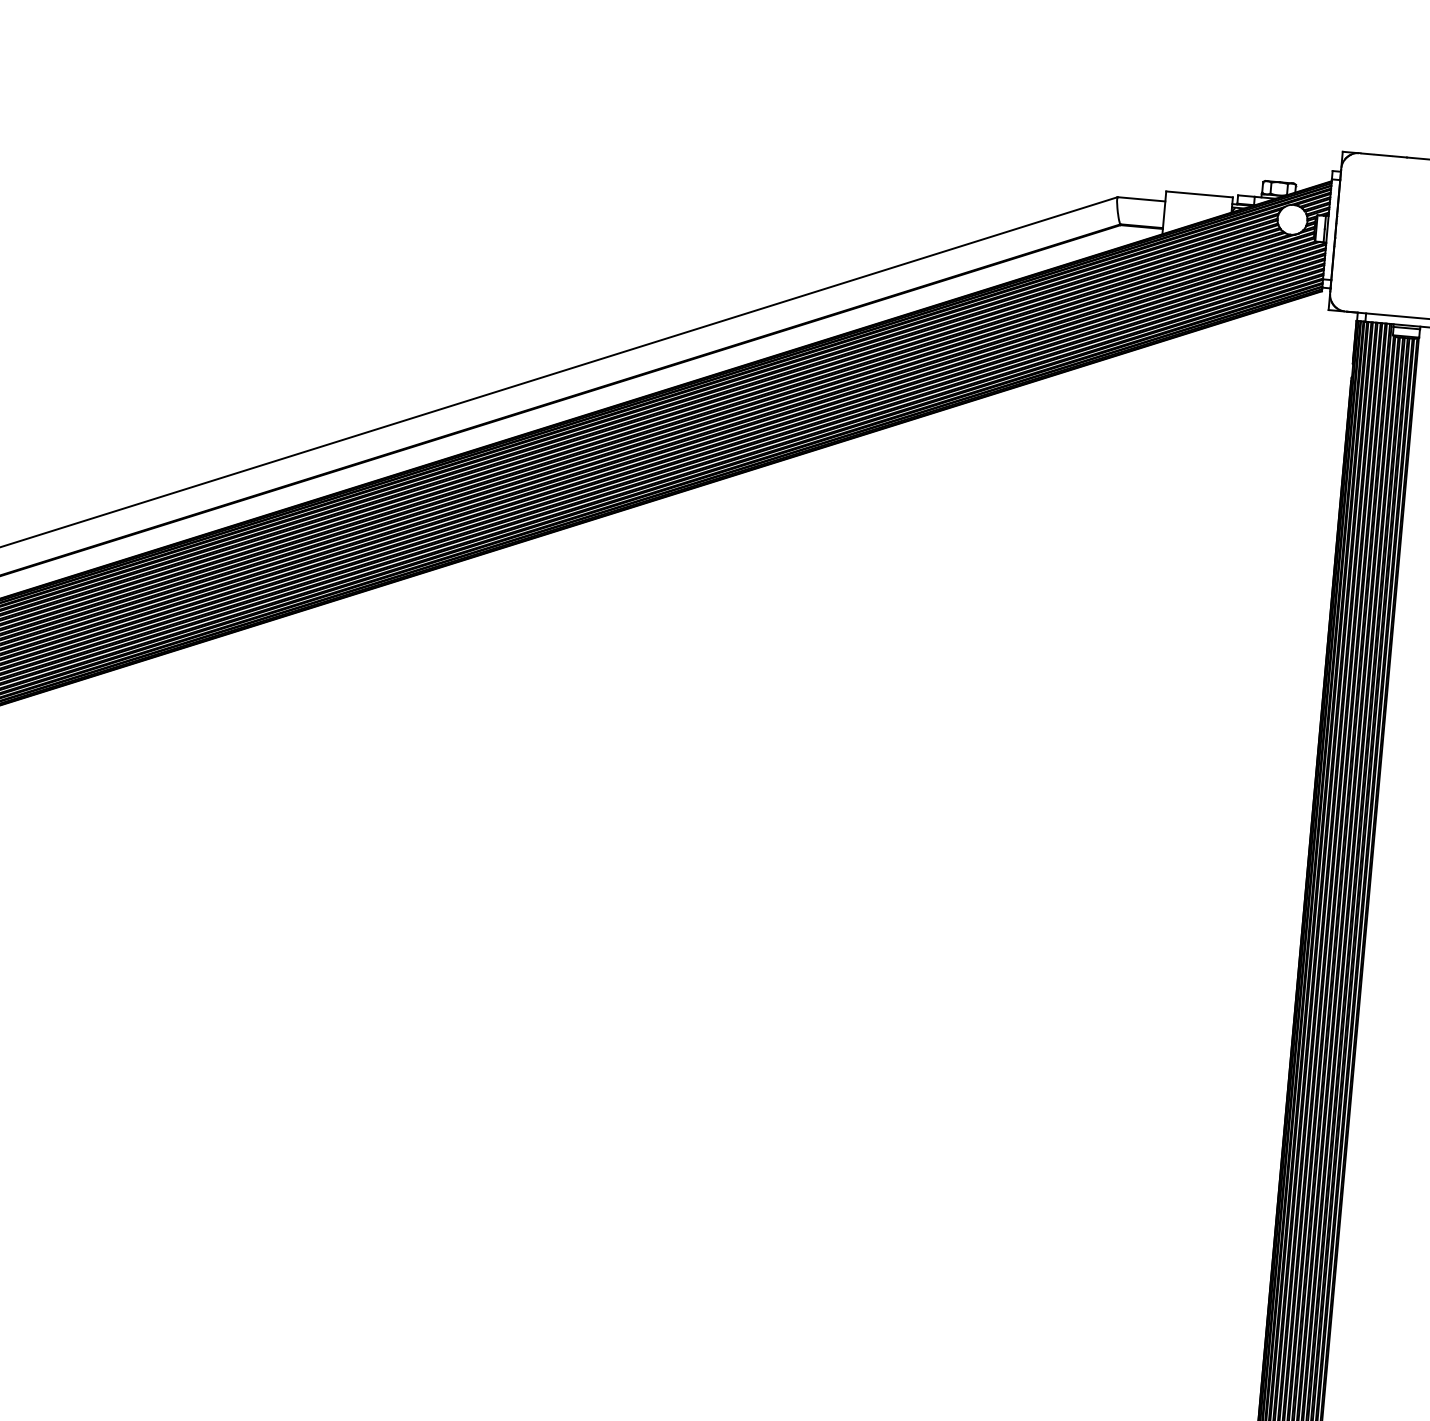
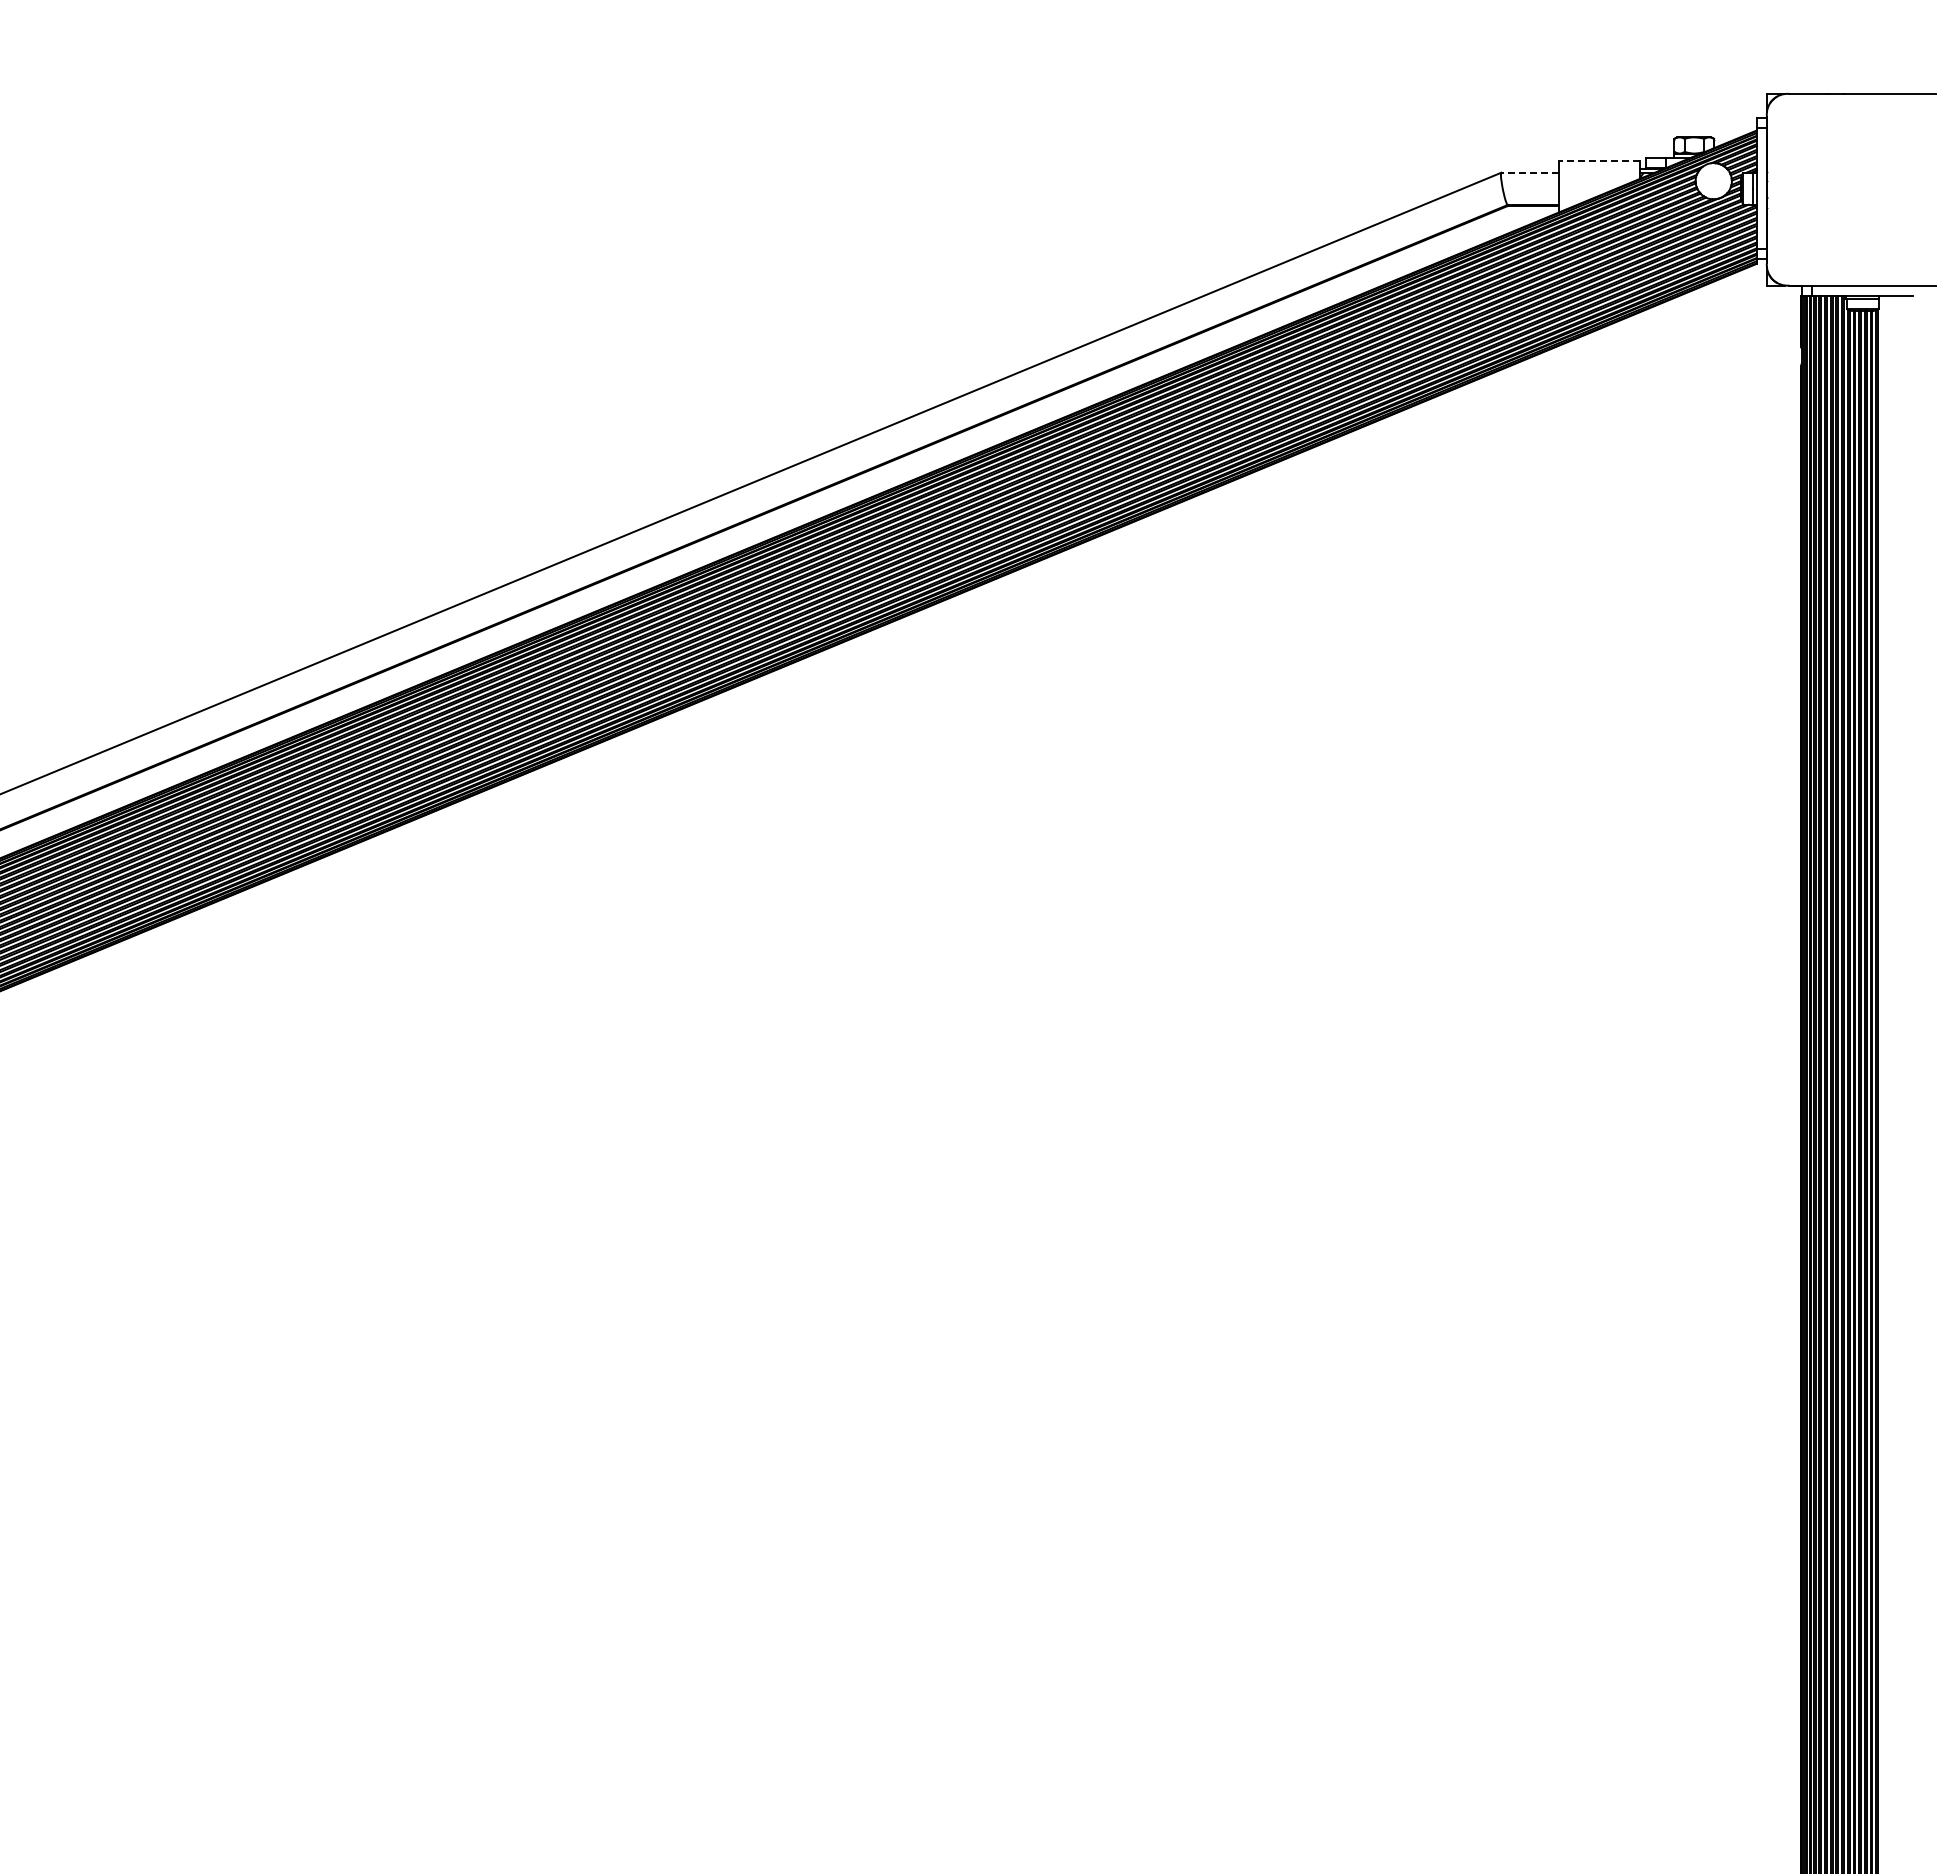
line: (1198, 194) -> (1598, 160), solid -> dashed
line: (1140, 199) -> (1529, 172), solid -> dashed

